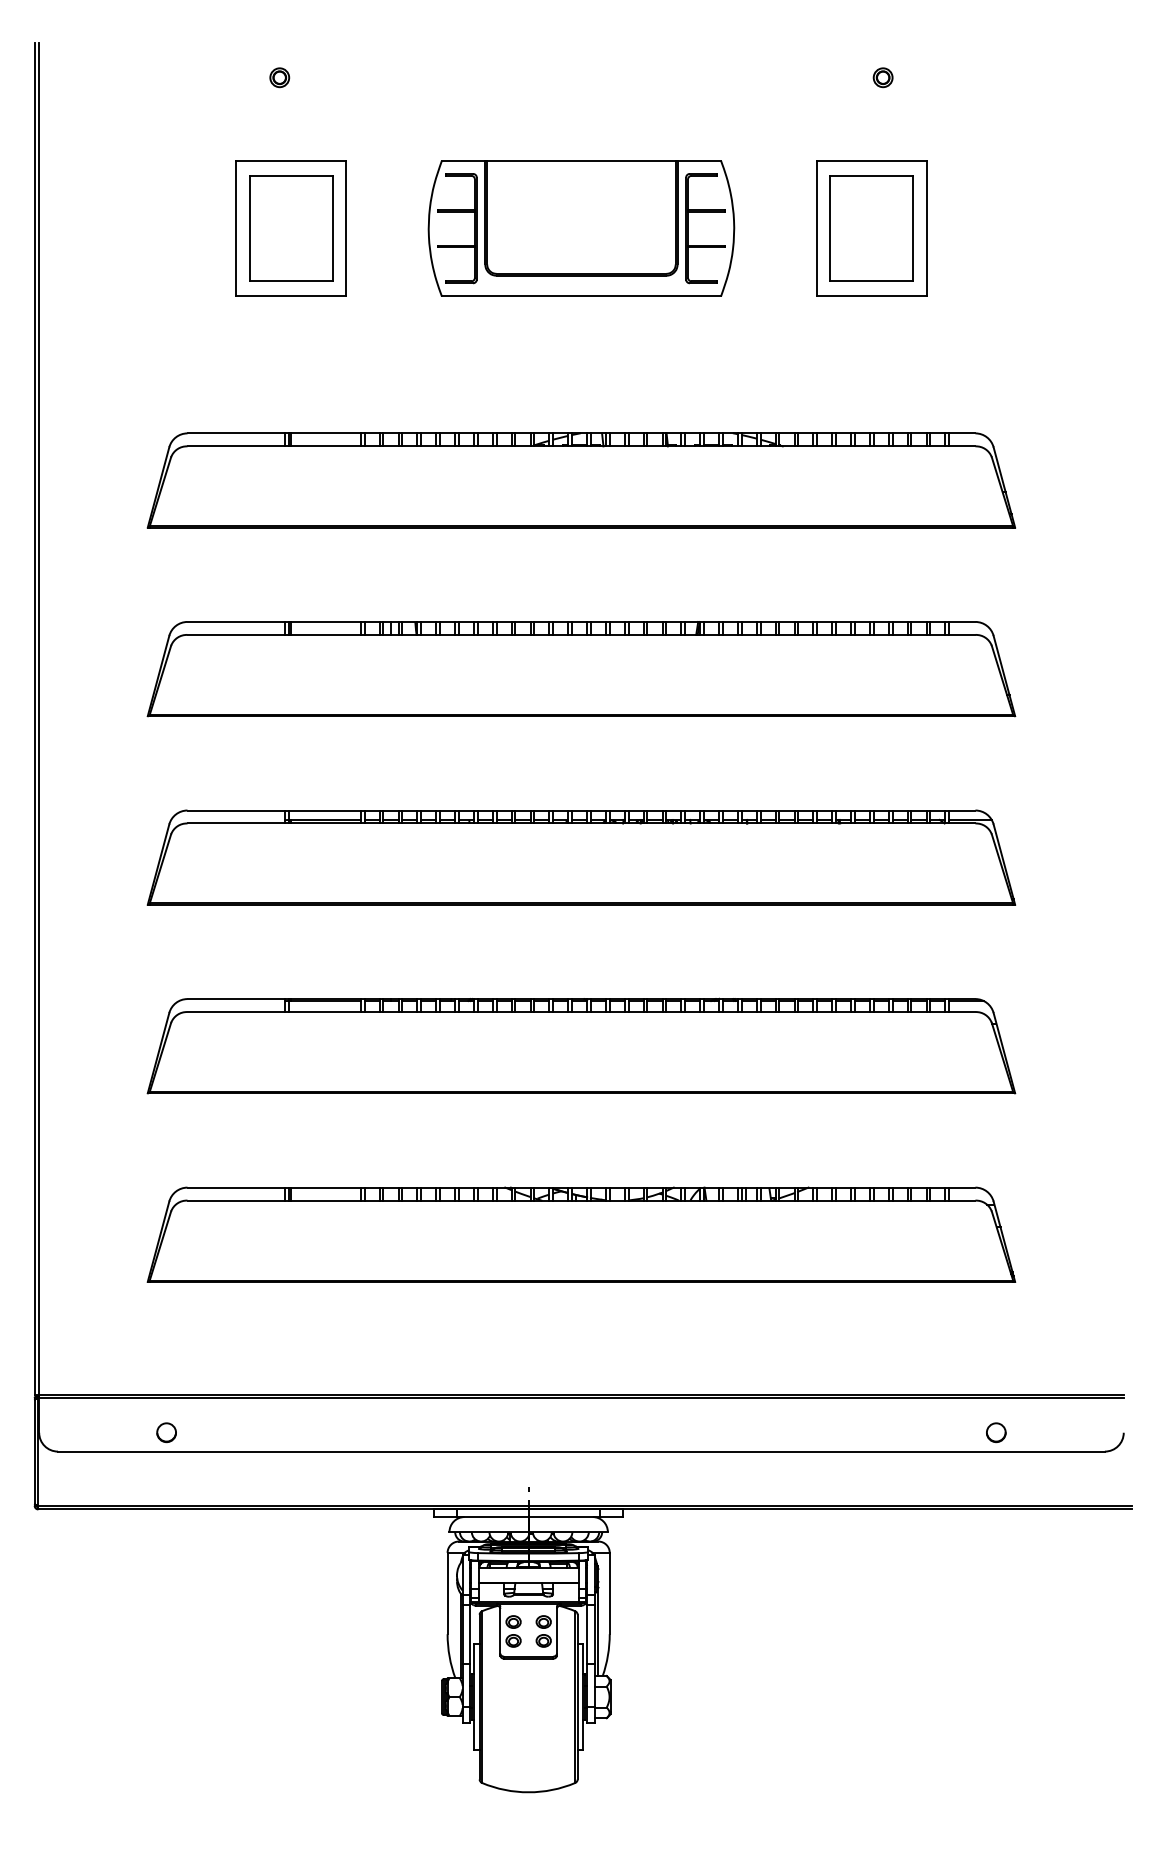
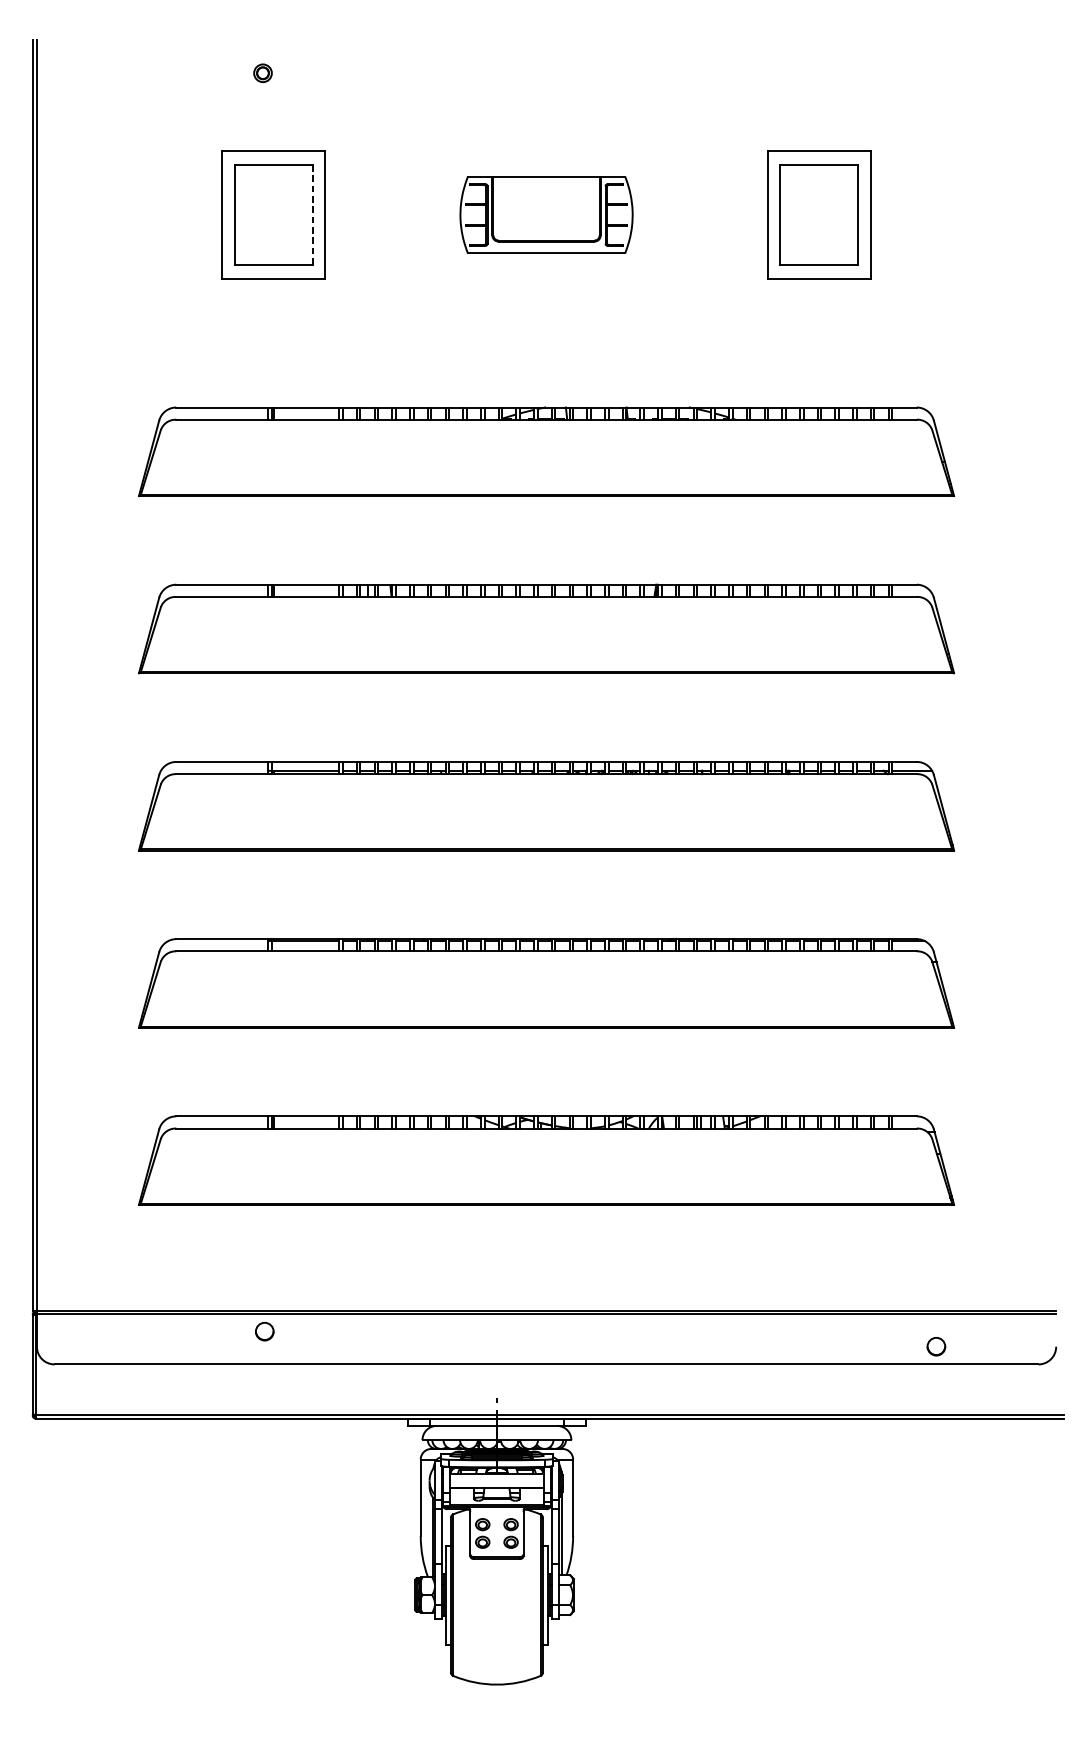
part: (882, 77) -> (829, 73), removed
line: (332, 228) -> (312, 214), solid -> dashed
part: (581, 228) -> (546, 214), size x0.6
part: (166, 1432) -> (264, 1331), moved

